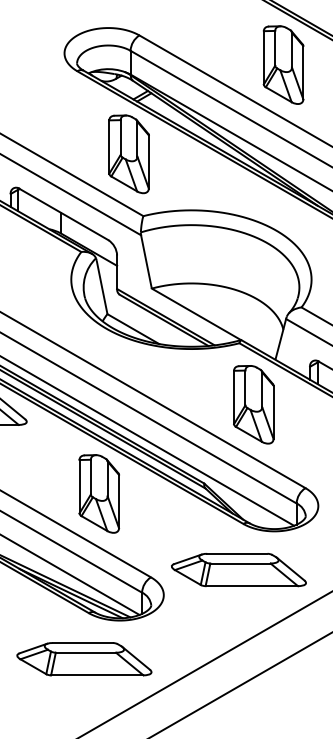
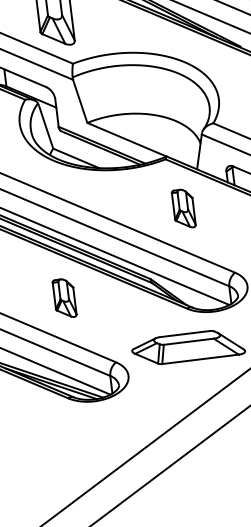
part: (253, 404) -> (183, 208), size x0.6
part: (98, 493) -> (64, 298), size x0.6
part: (84, 659) -> (69, 437), removed

